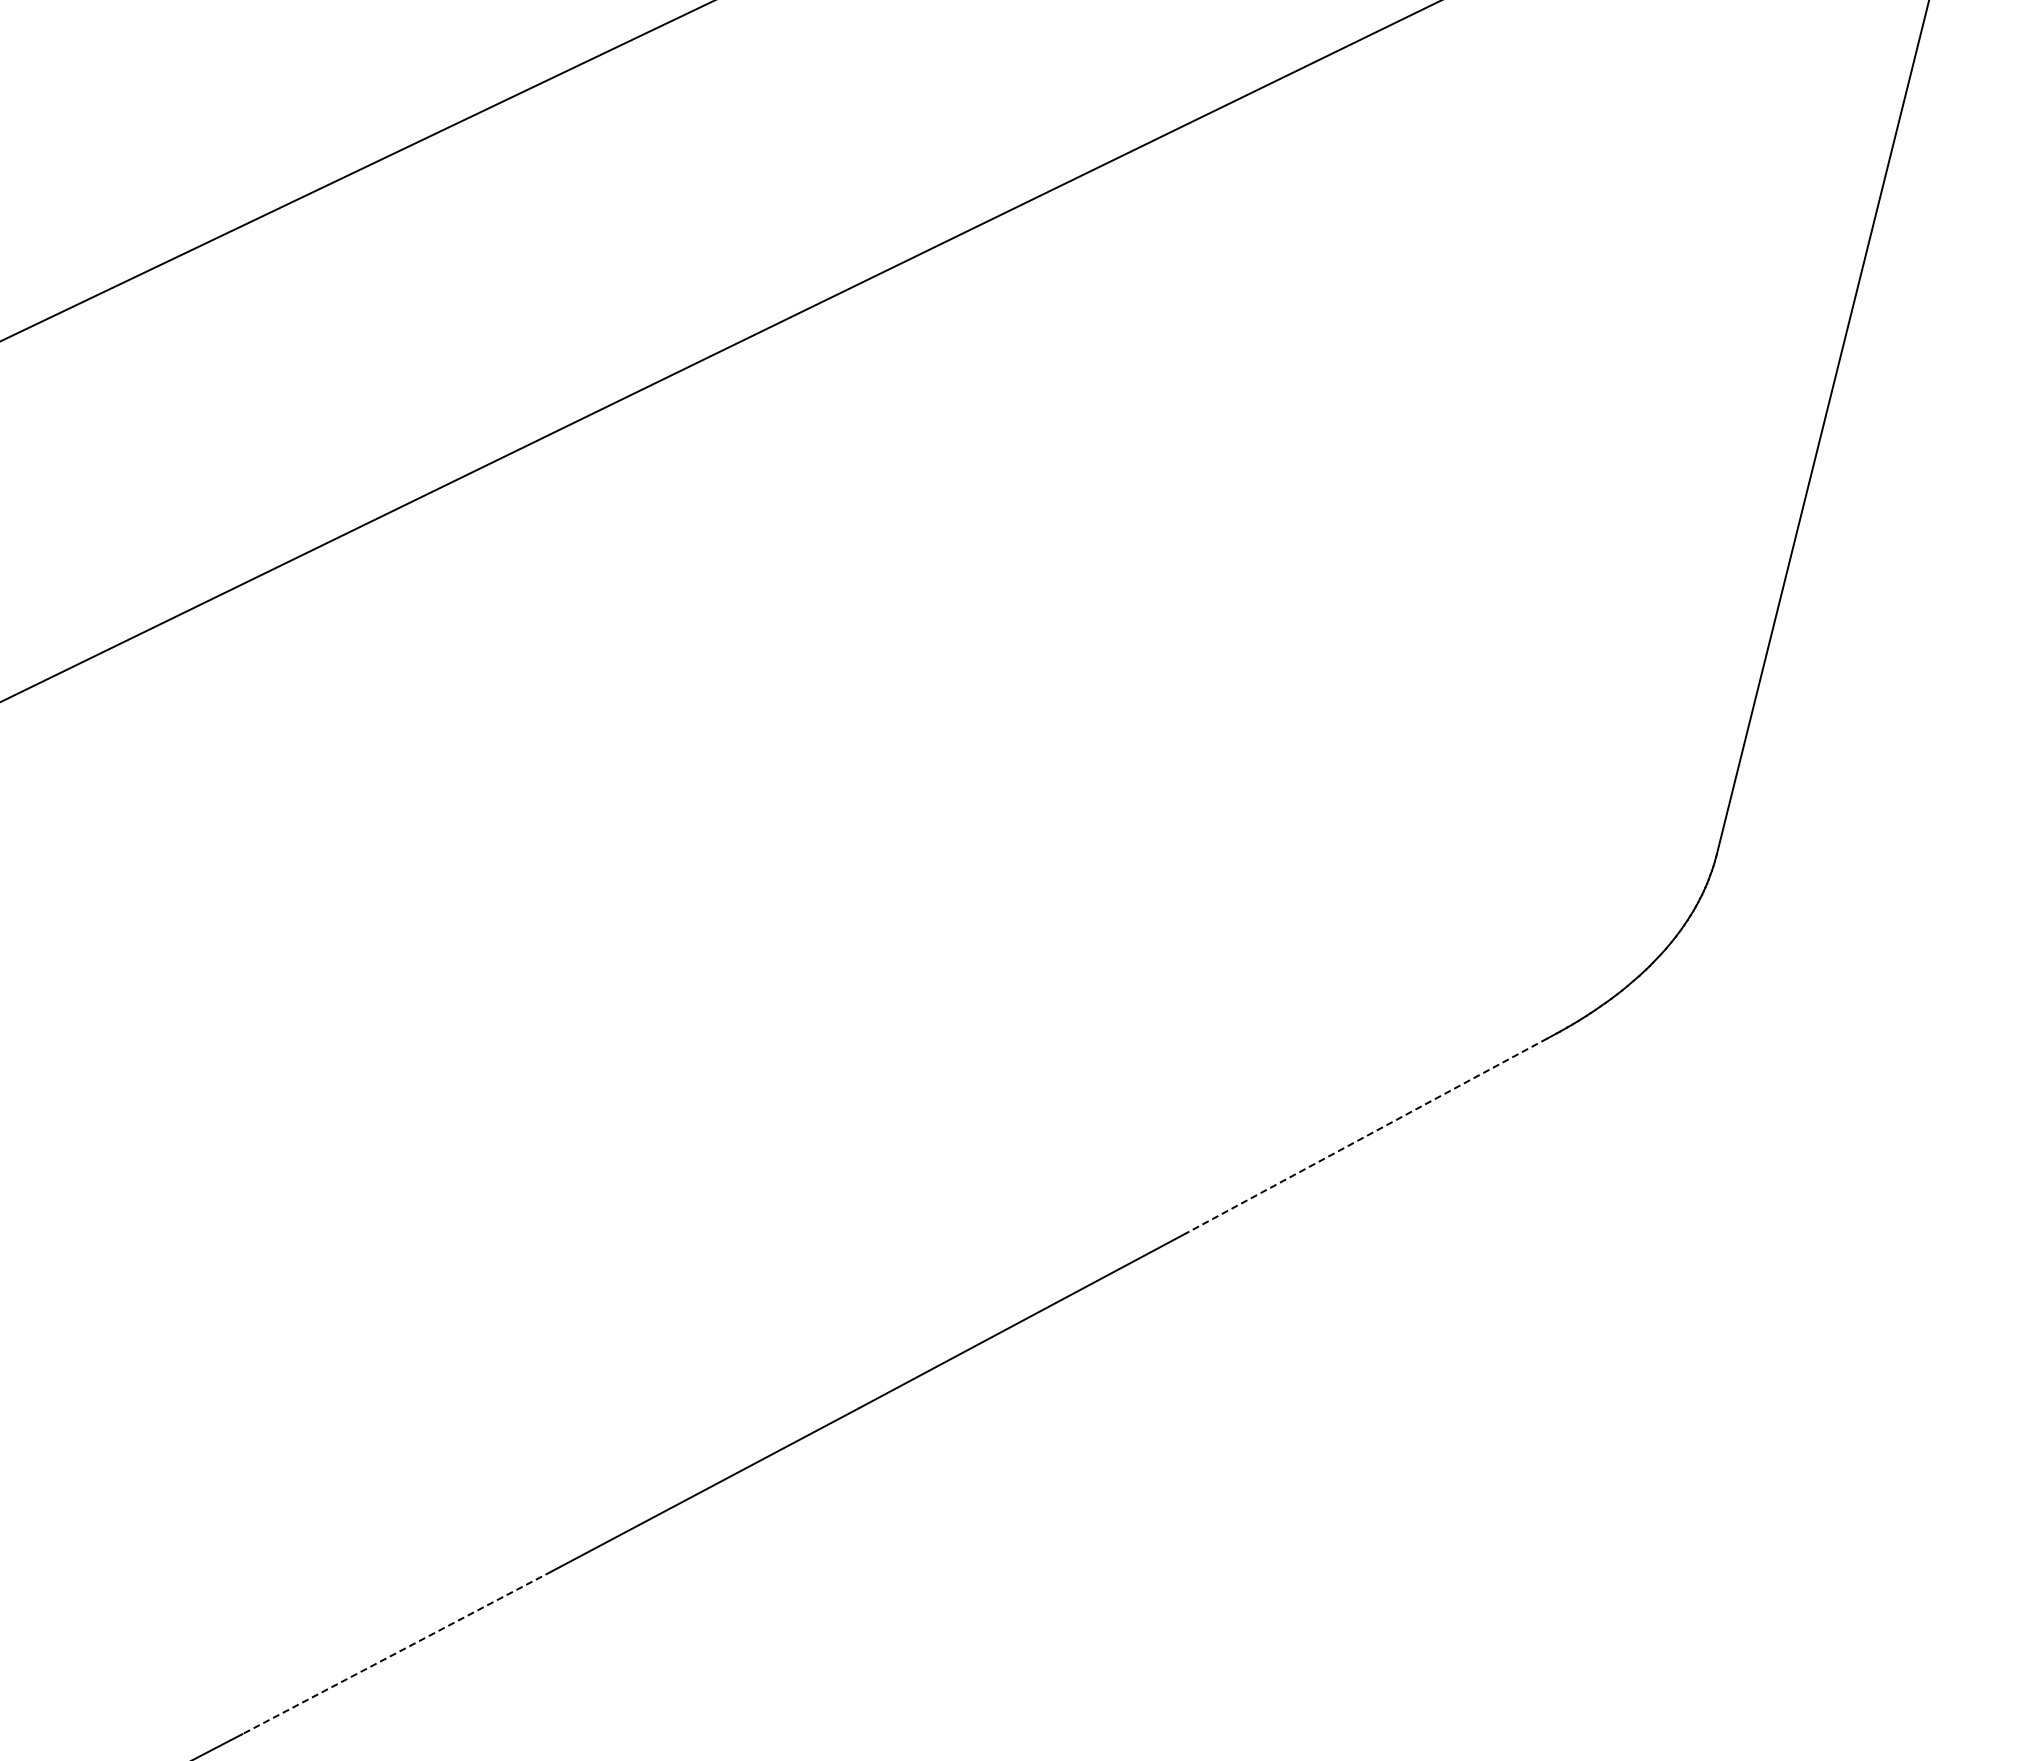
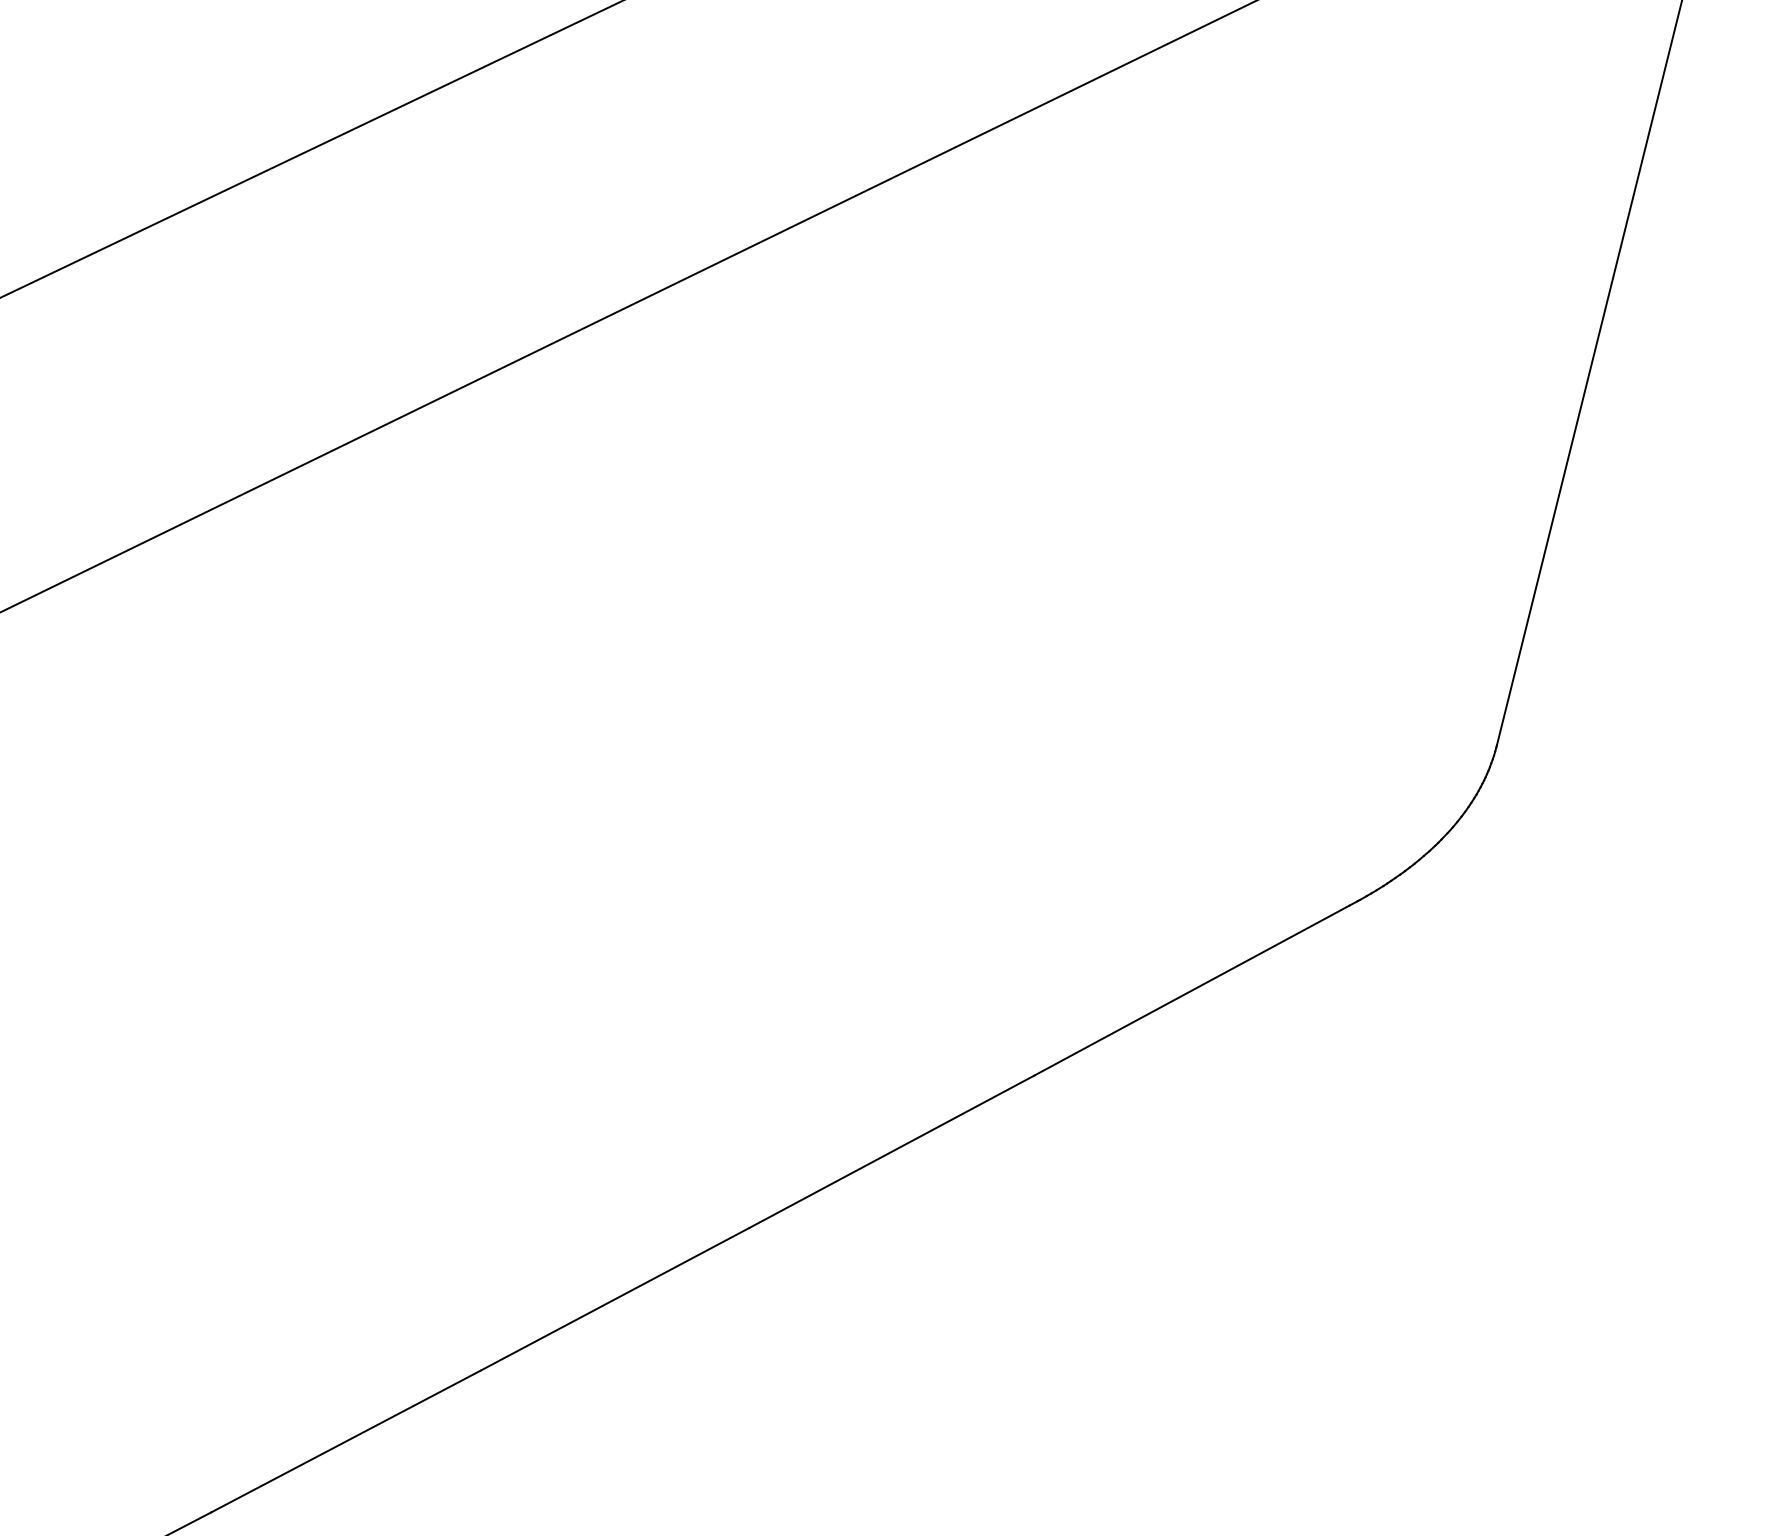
line: (1366, 1136) -> (1191, 991), dashed -> solid
line: (397, 1652) -> (346, 1441), dashed -> solid

